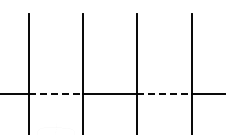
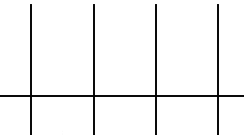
line: (56, 93) -> (62, 96), dashed -> solid
line: (164, 93) -> (187, 96), dashed -> solid

